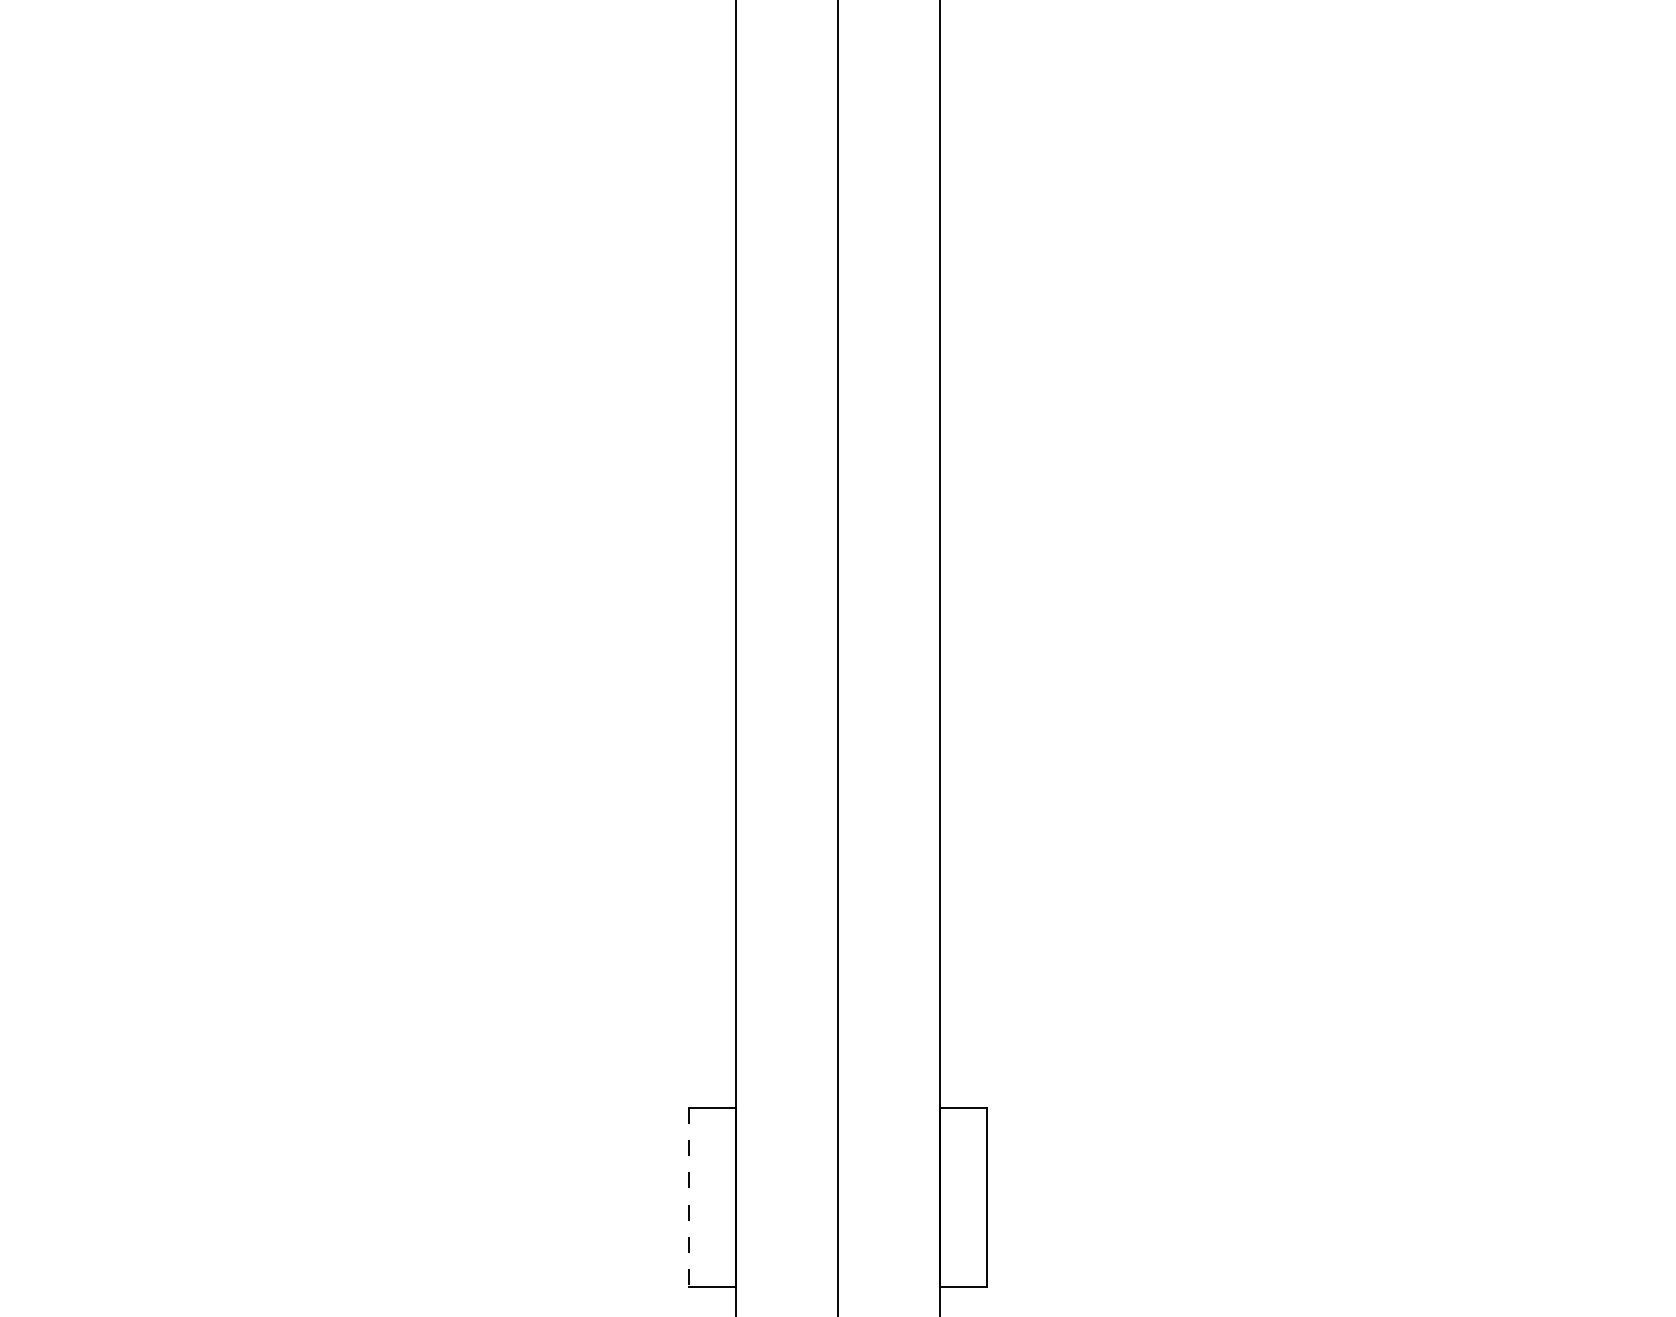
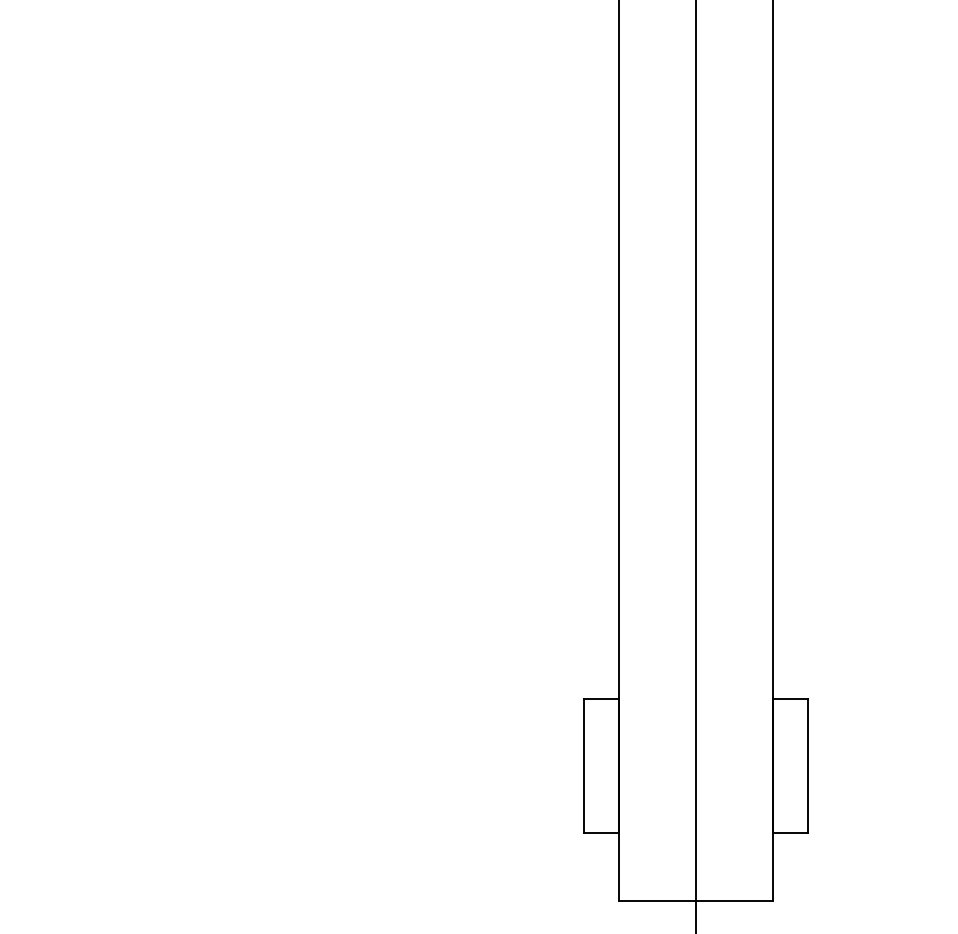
line: (688, 1197) -> (583, 766), dashed -> solid

